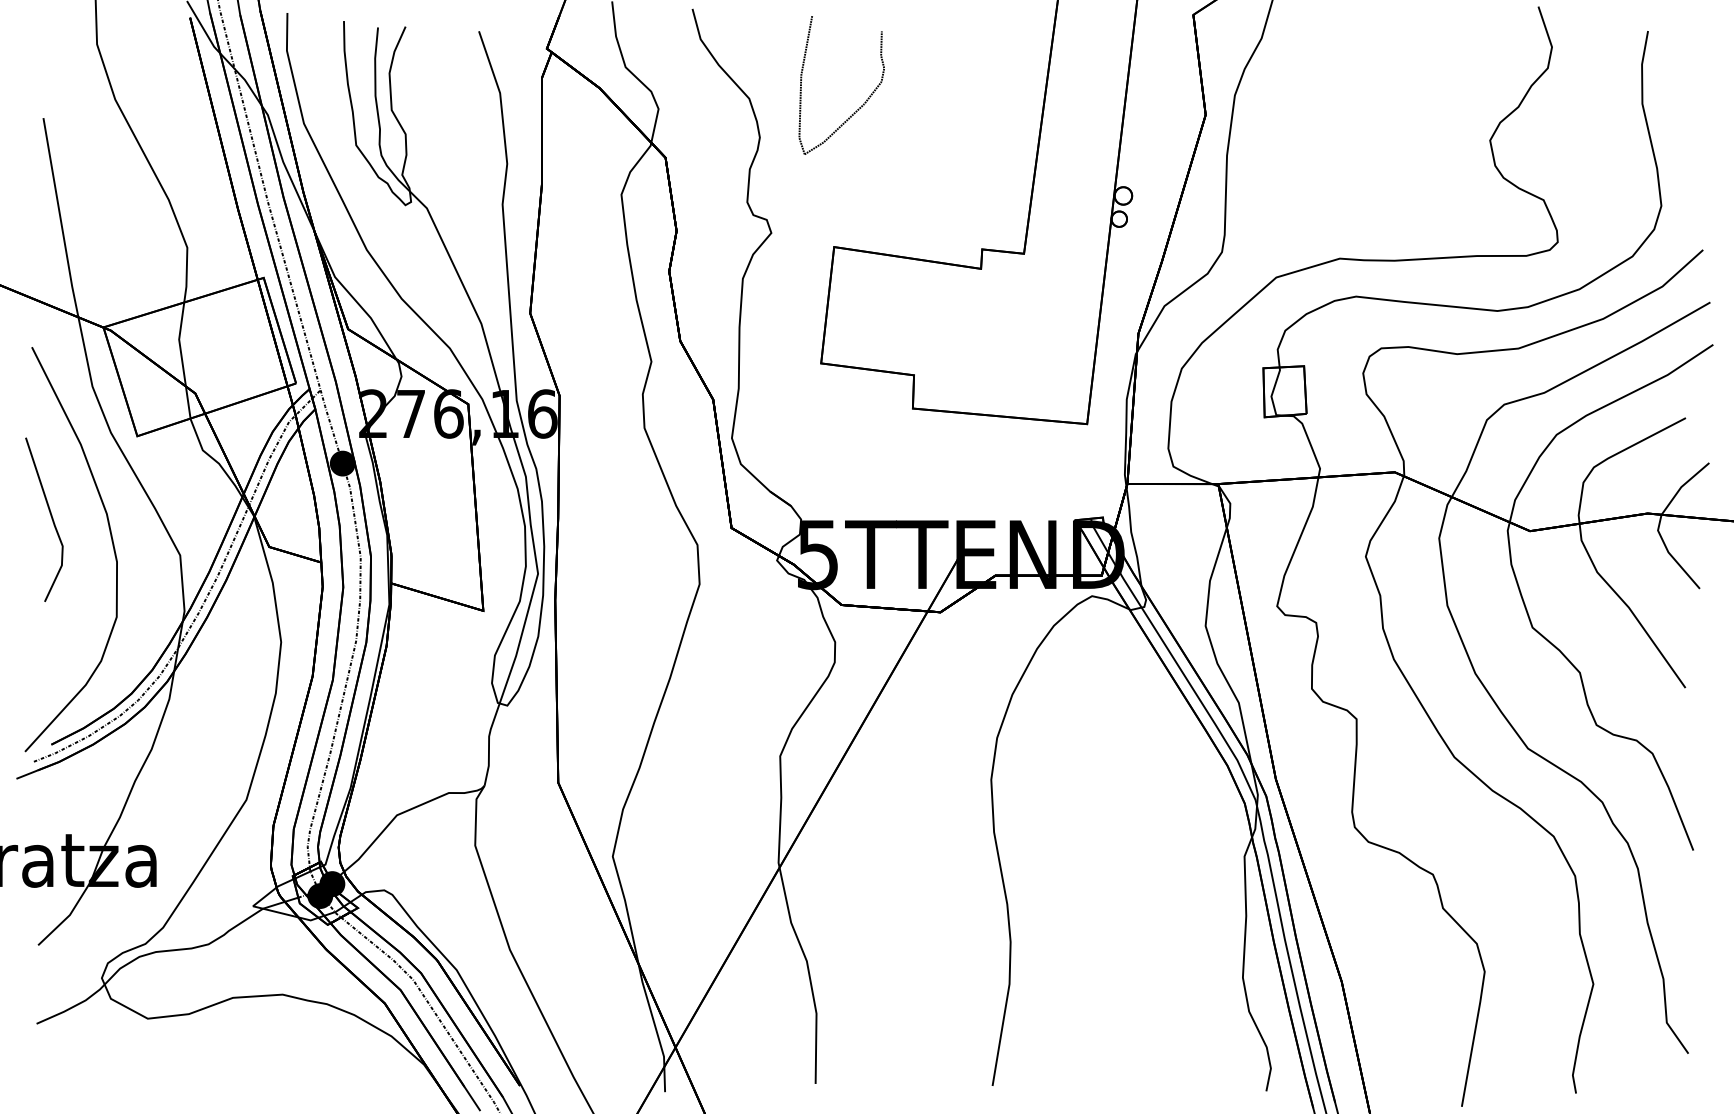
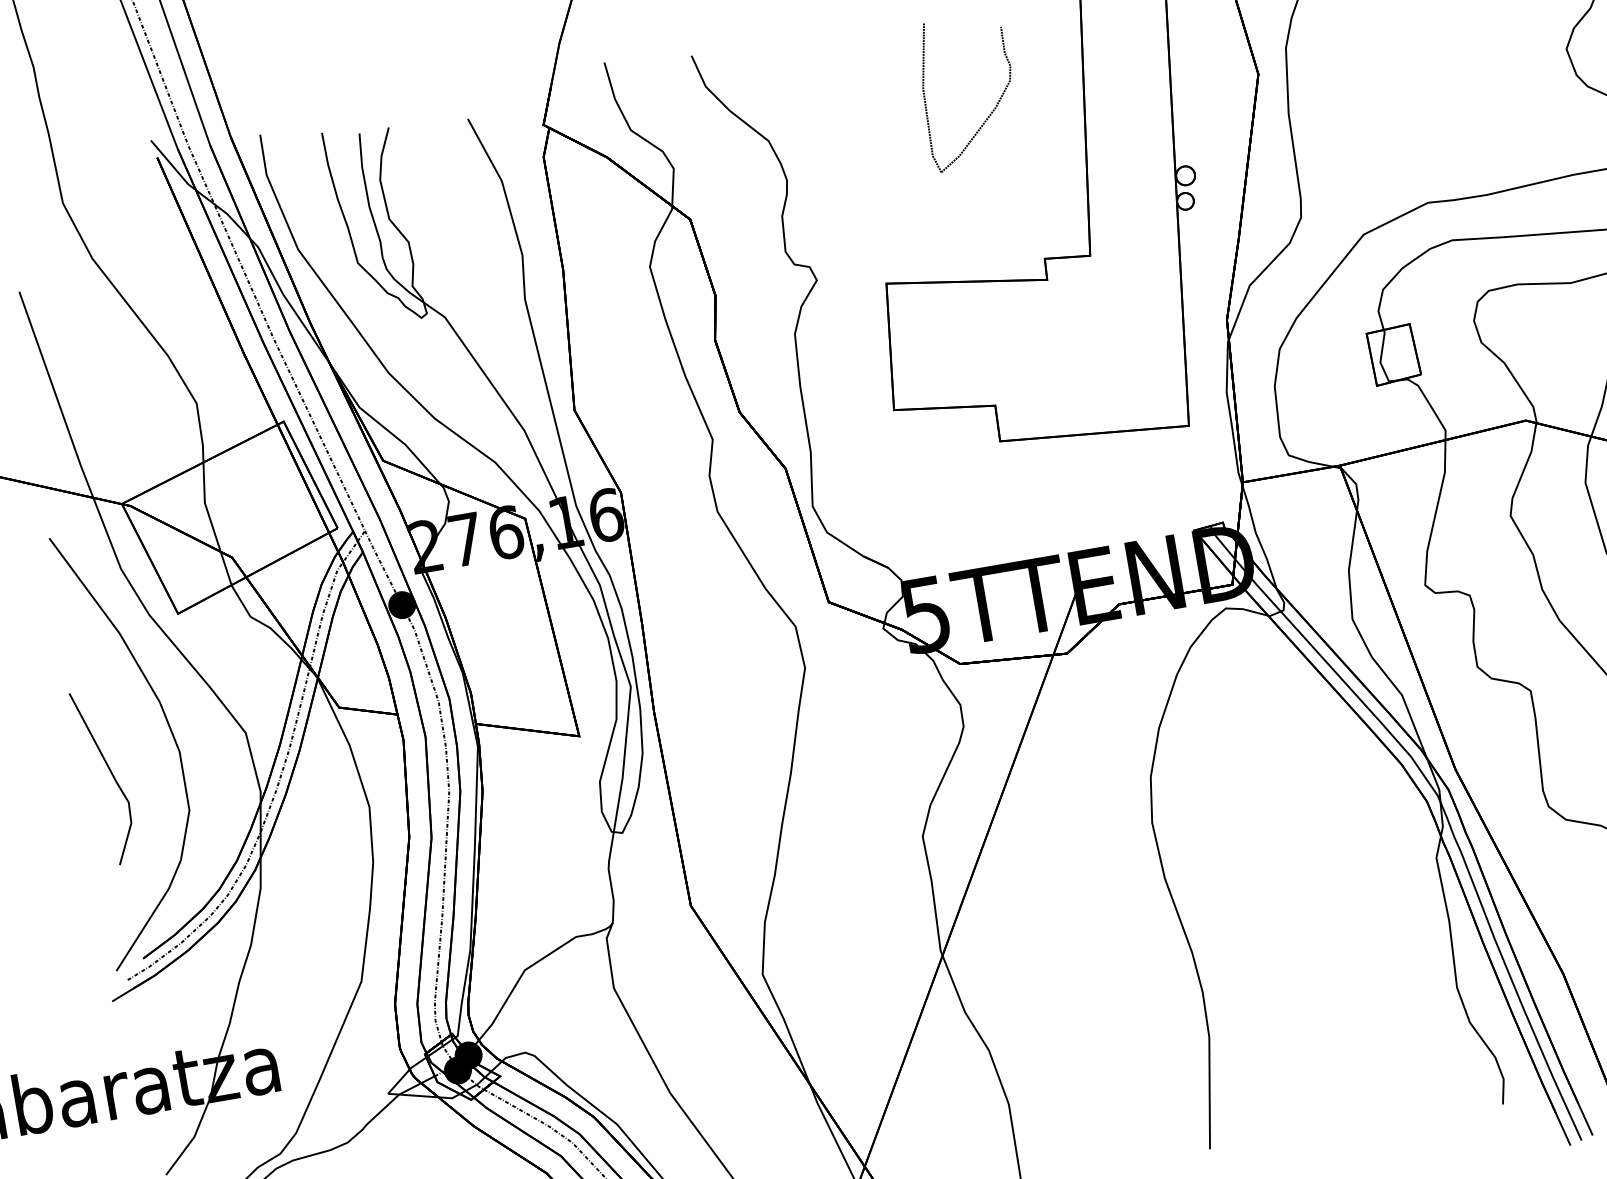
part: (861, 105) -> (992, 109), moved
line: (50, 516) -> (110, 772), moved

